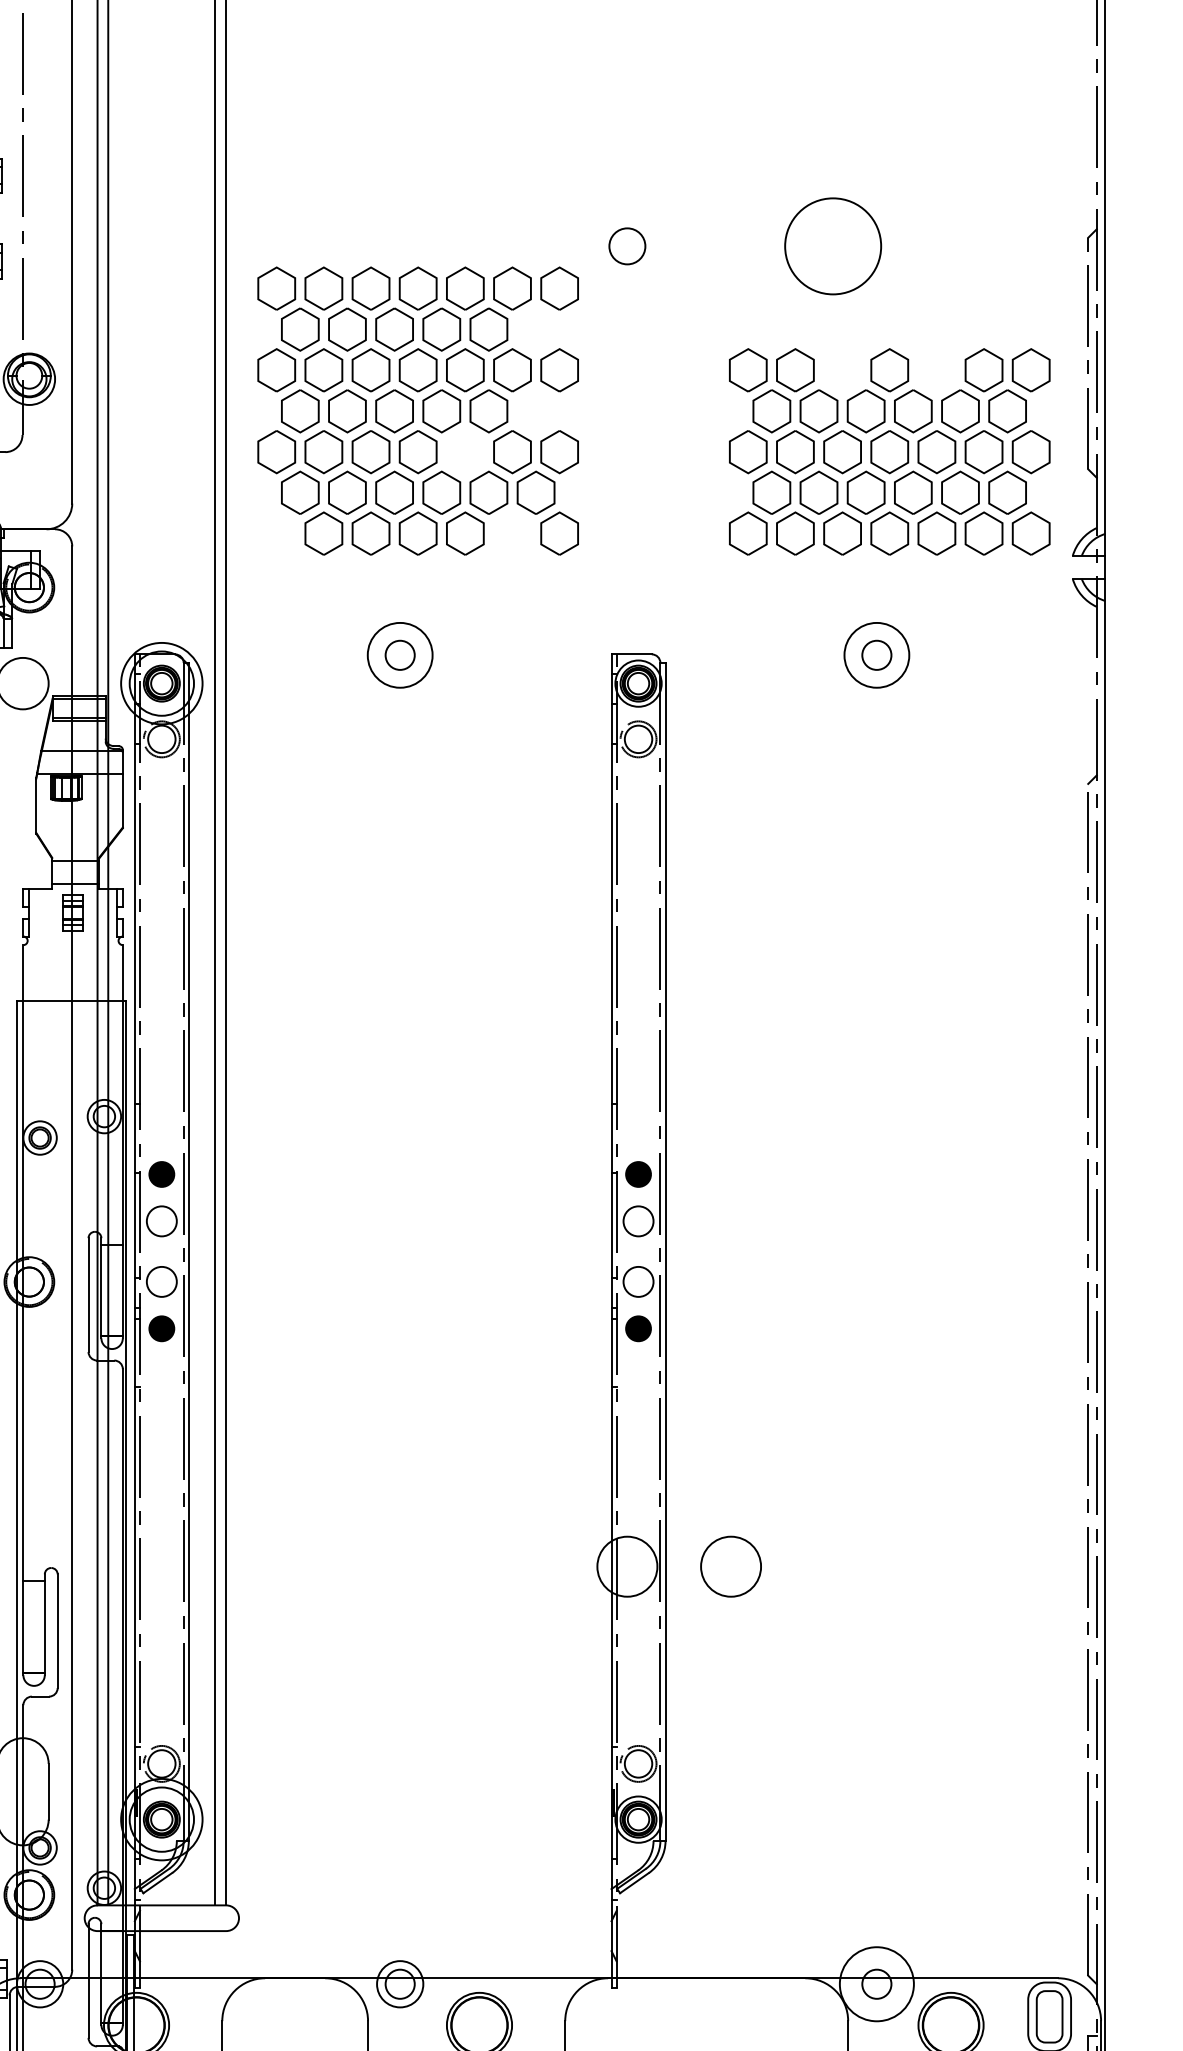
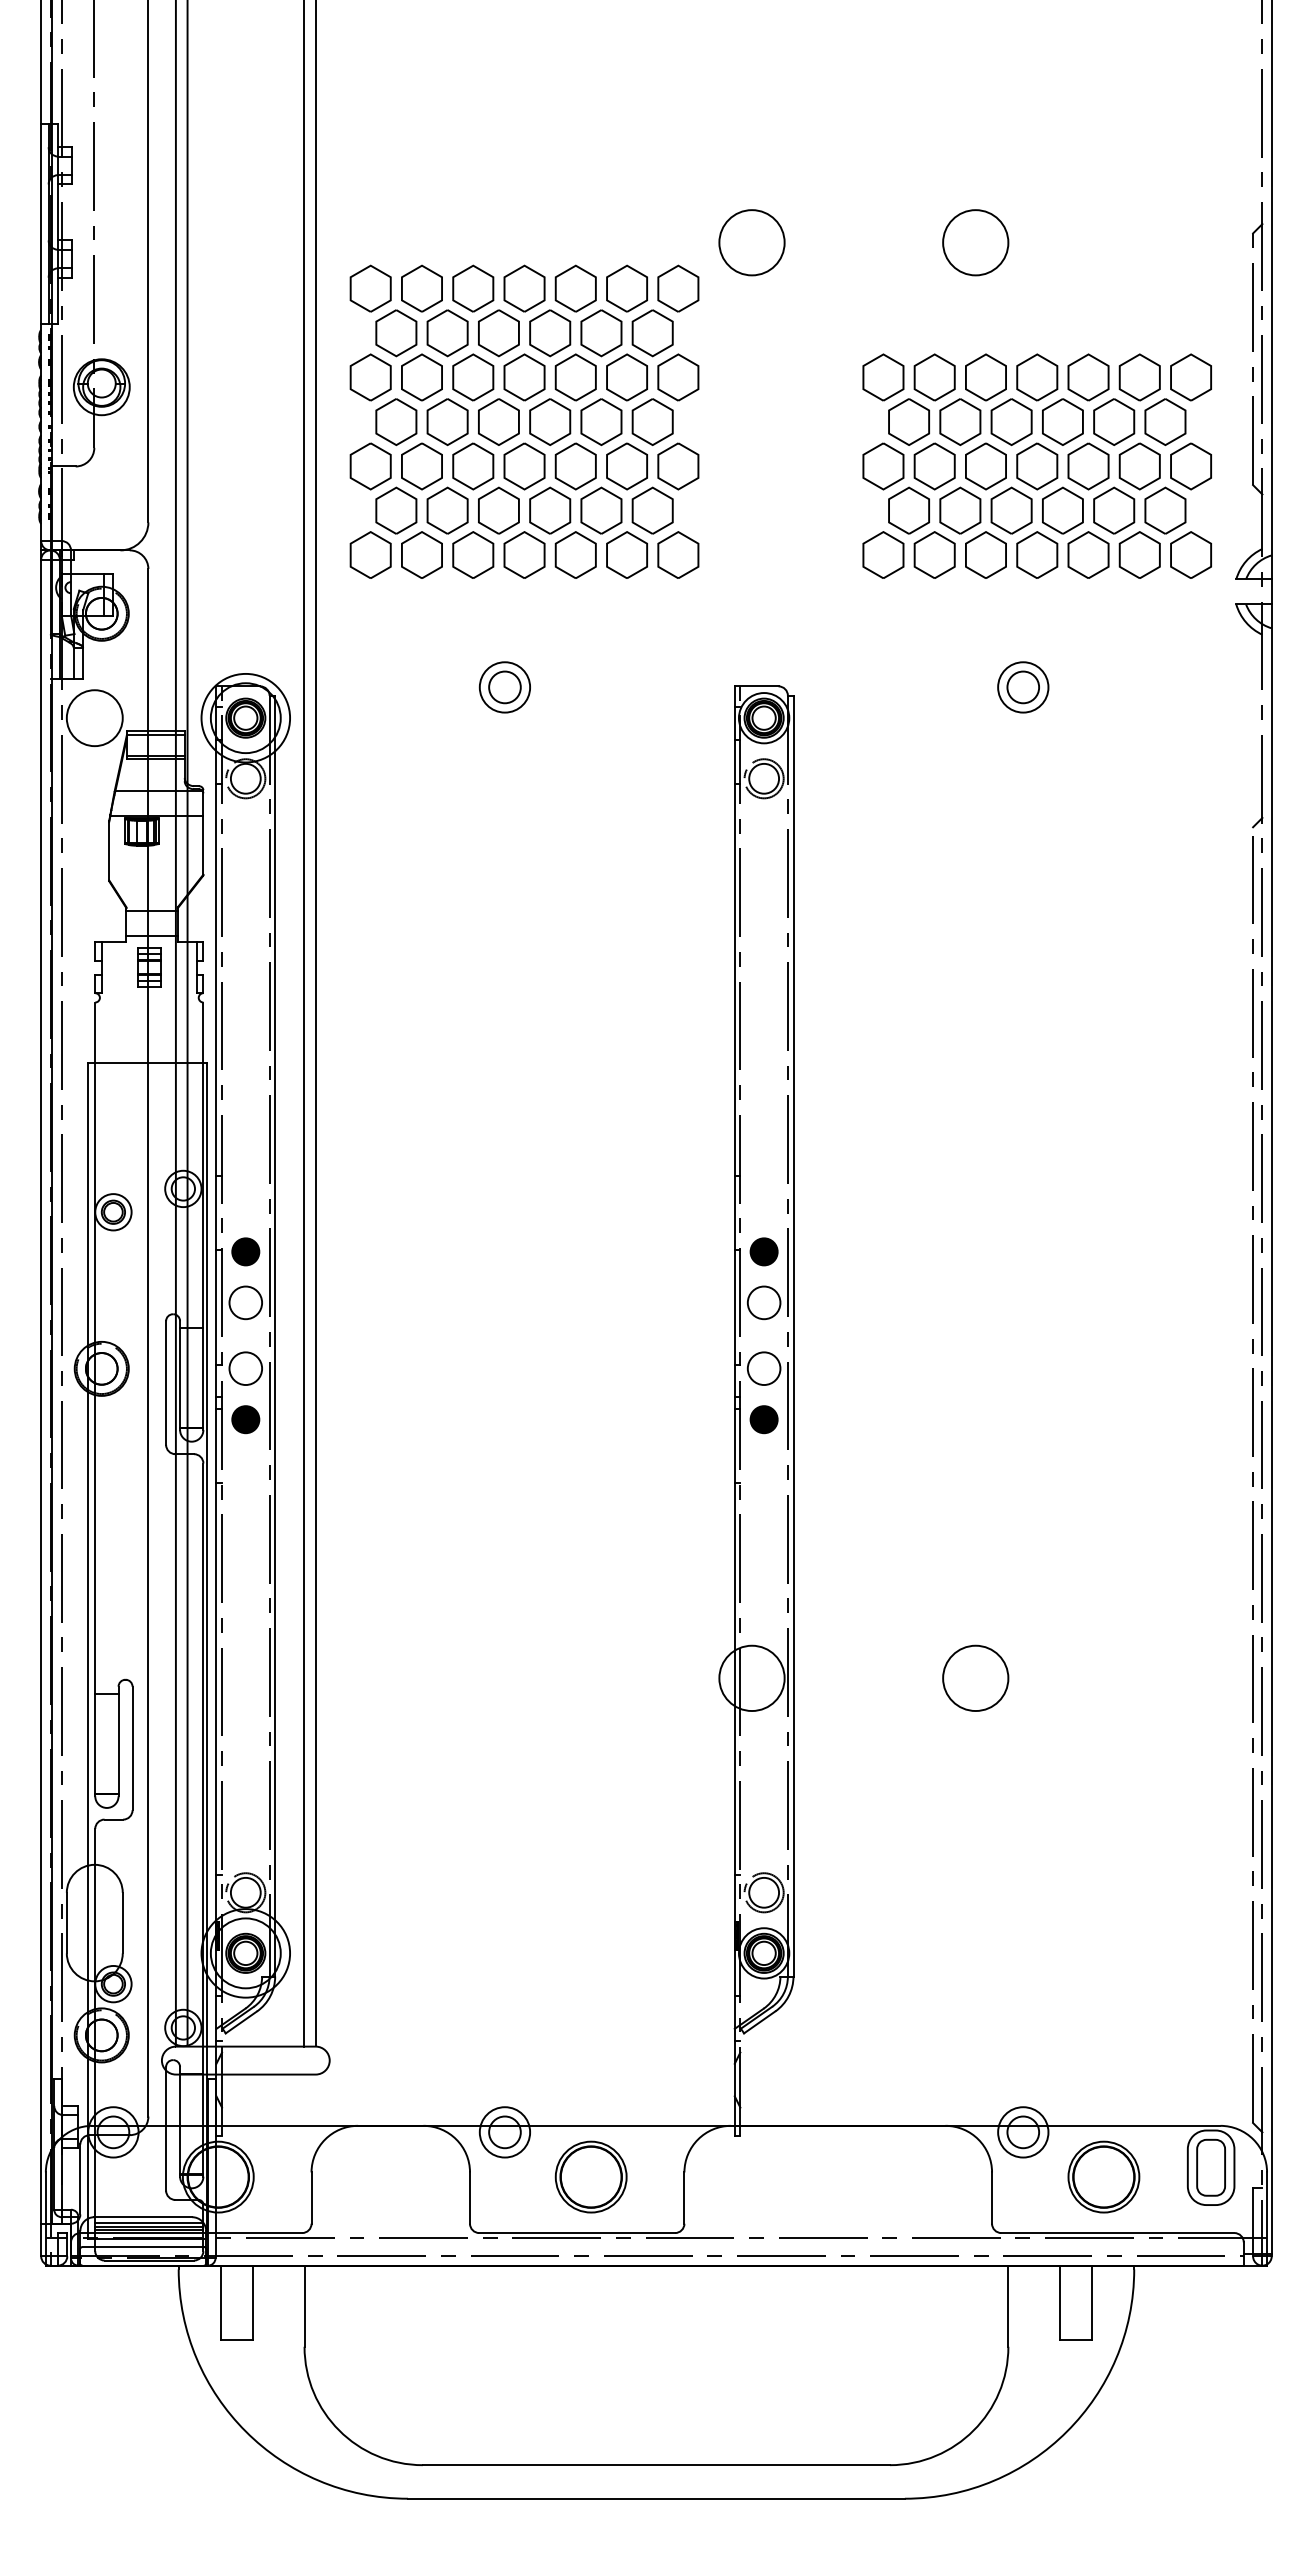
circle: (626, 246) -> (751, 242), size x1.67
circle: (832, 246) -> (975, 242), size x0.62
part: (535, 329) -> (652, 333), added
part: (842, 370) -> (985, 377), added
part: (936, 370) -> (1088, 377), added
part: (535, 410) -> (652, 421), added
part: (465, 452) -> (575, 466), added
part: (276, 533) -> (370, 554), added
part: (511, 533) -> (626, 554), added
circle: (399, 655) -> (504, 687), size x0.71
circle: (877, 655) -> (1023, 687), size x0.71
circle: (730, 1565) -> (975, 1677), moved
circle: (877, 1984) -> (1023, 2132), size x0.62

